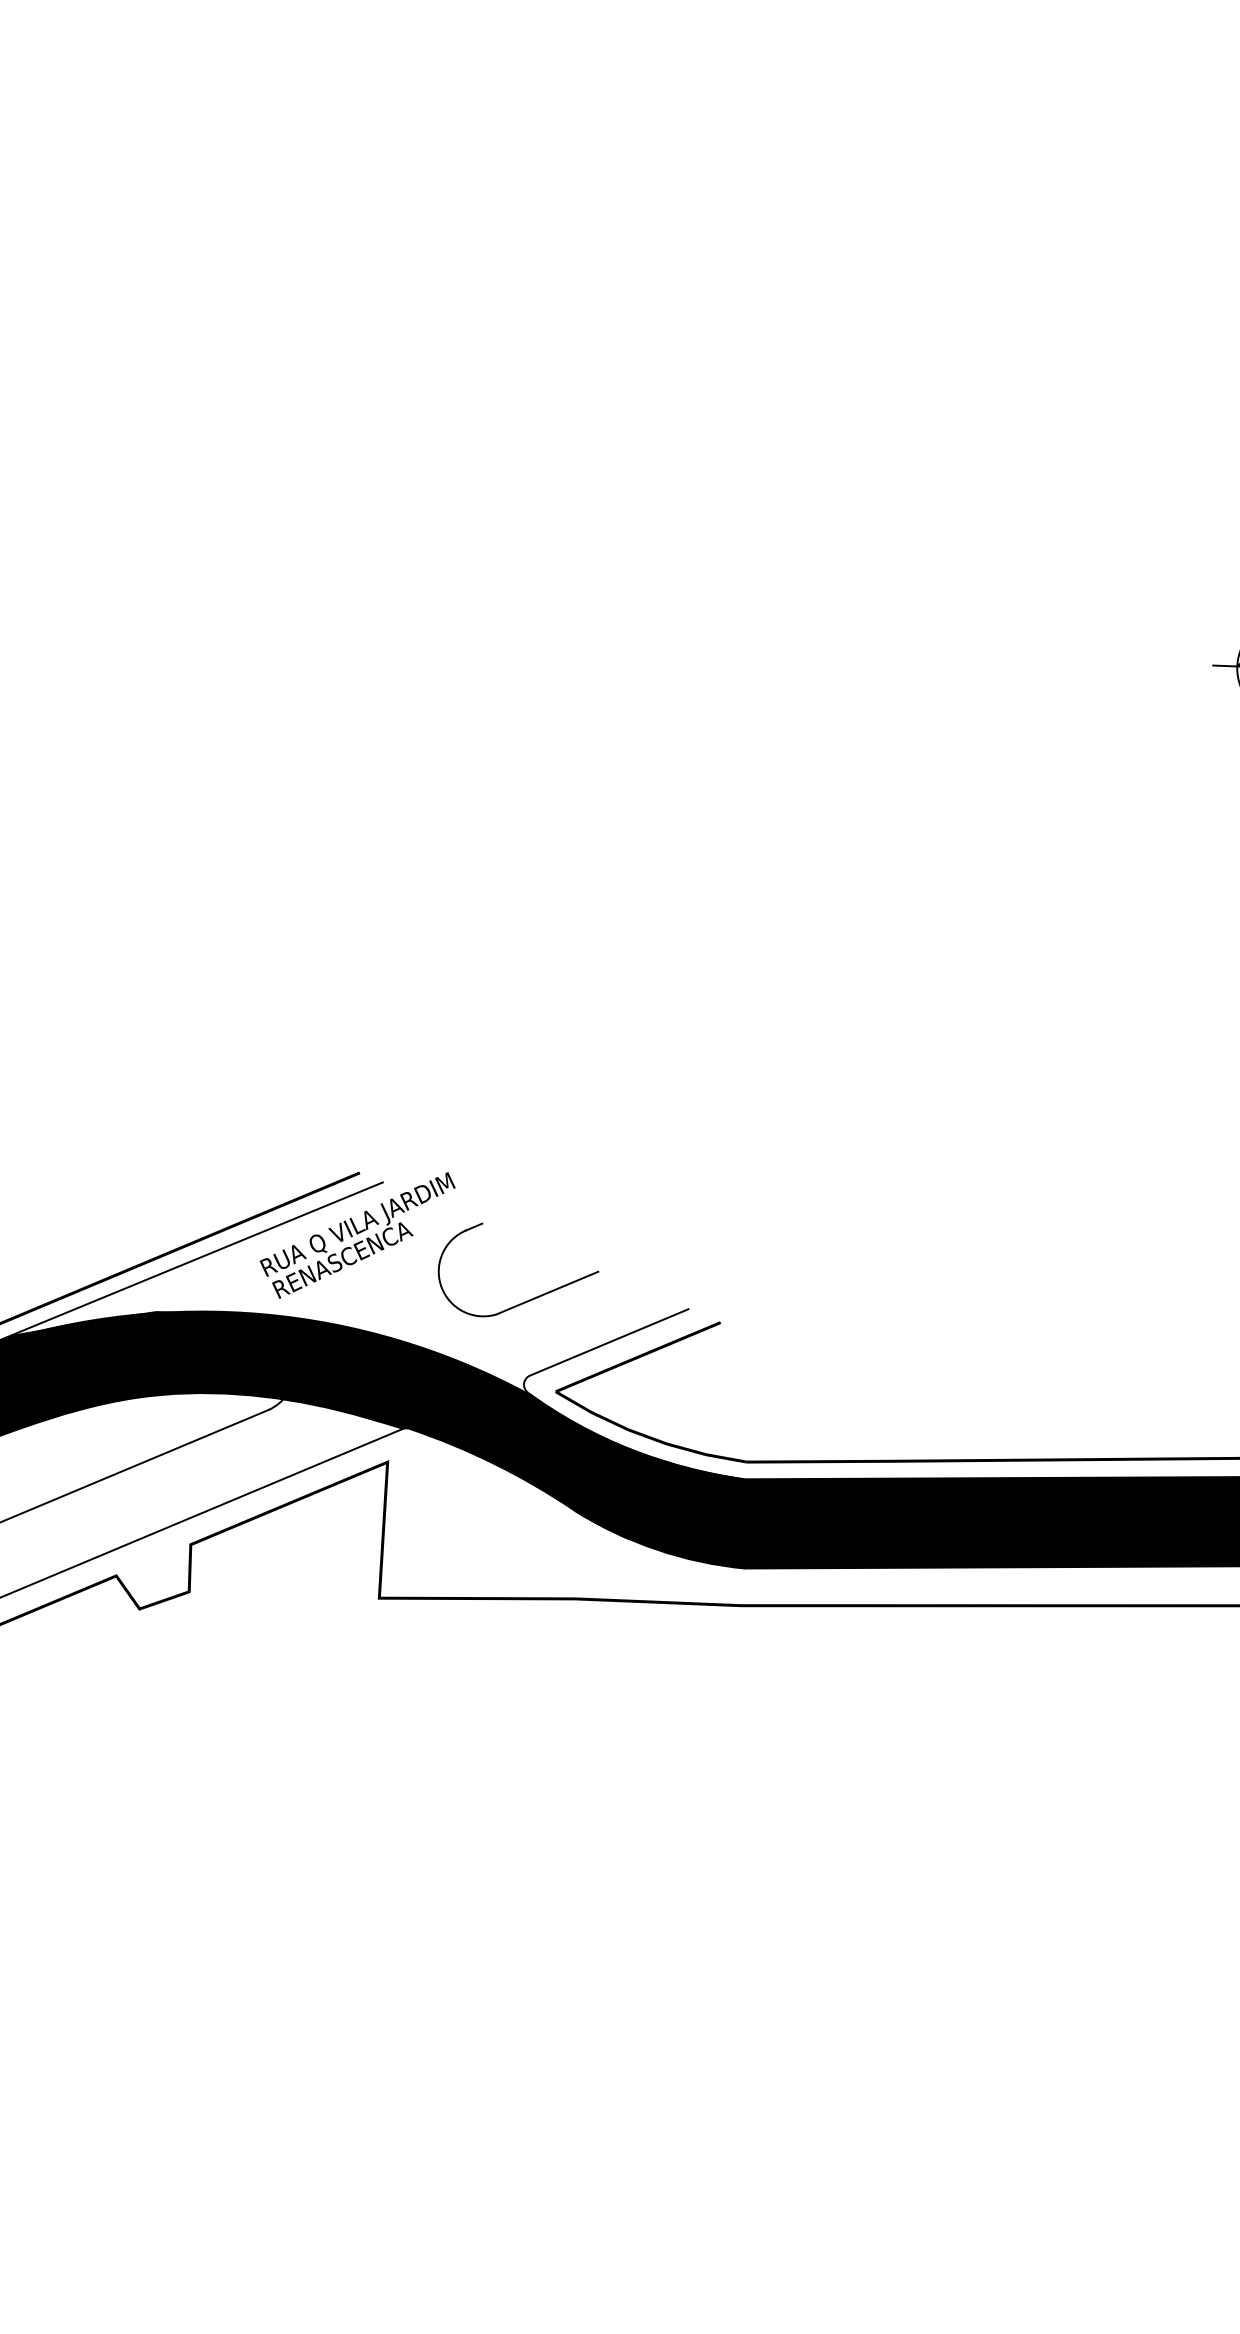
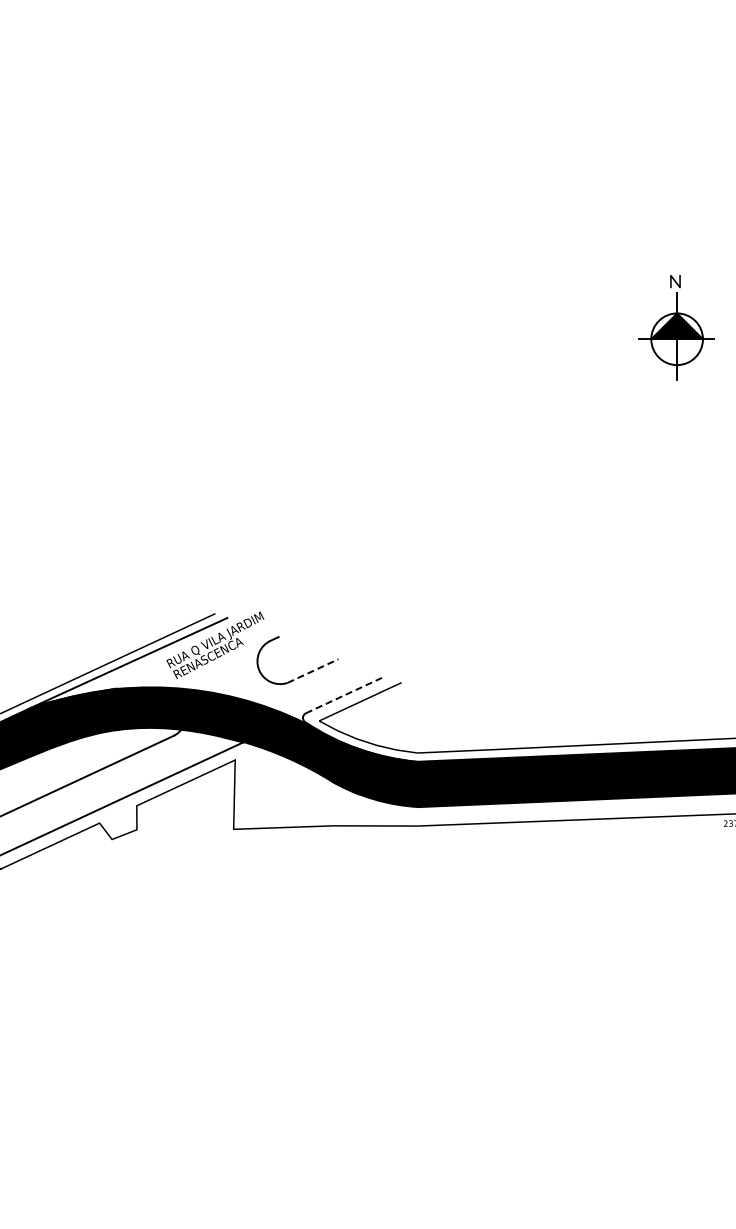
line: (548, 1292) -> (313, 670), solid -> dashed
line: (609, 1341) -> (345, 694), solid -> dashed

